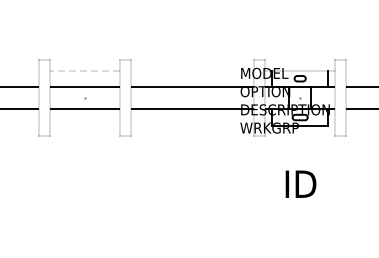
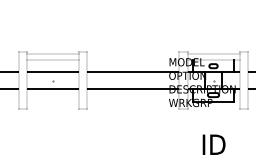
line: (84, 62) -> (52, 54), added
line: (300, 62) -> (213, 54), added
line: (84, 71) -> (52, 60), dashed -> solid

